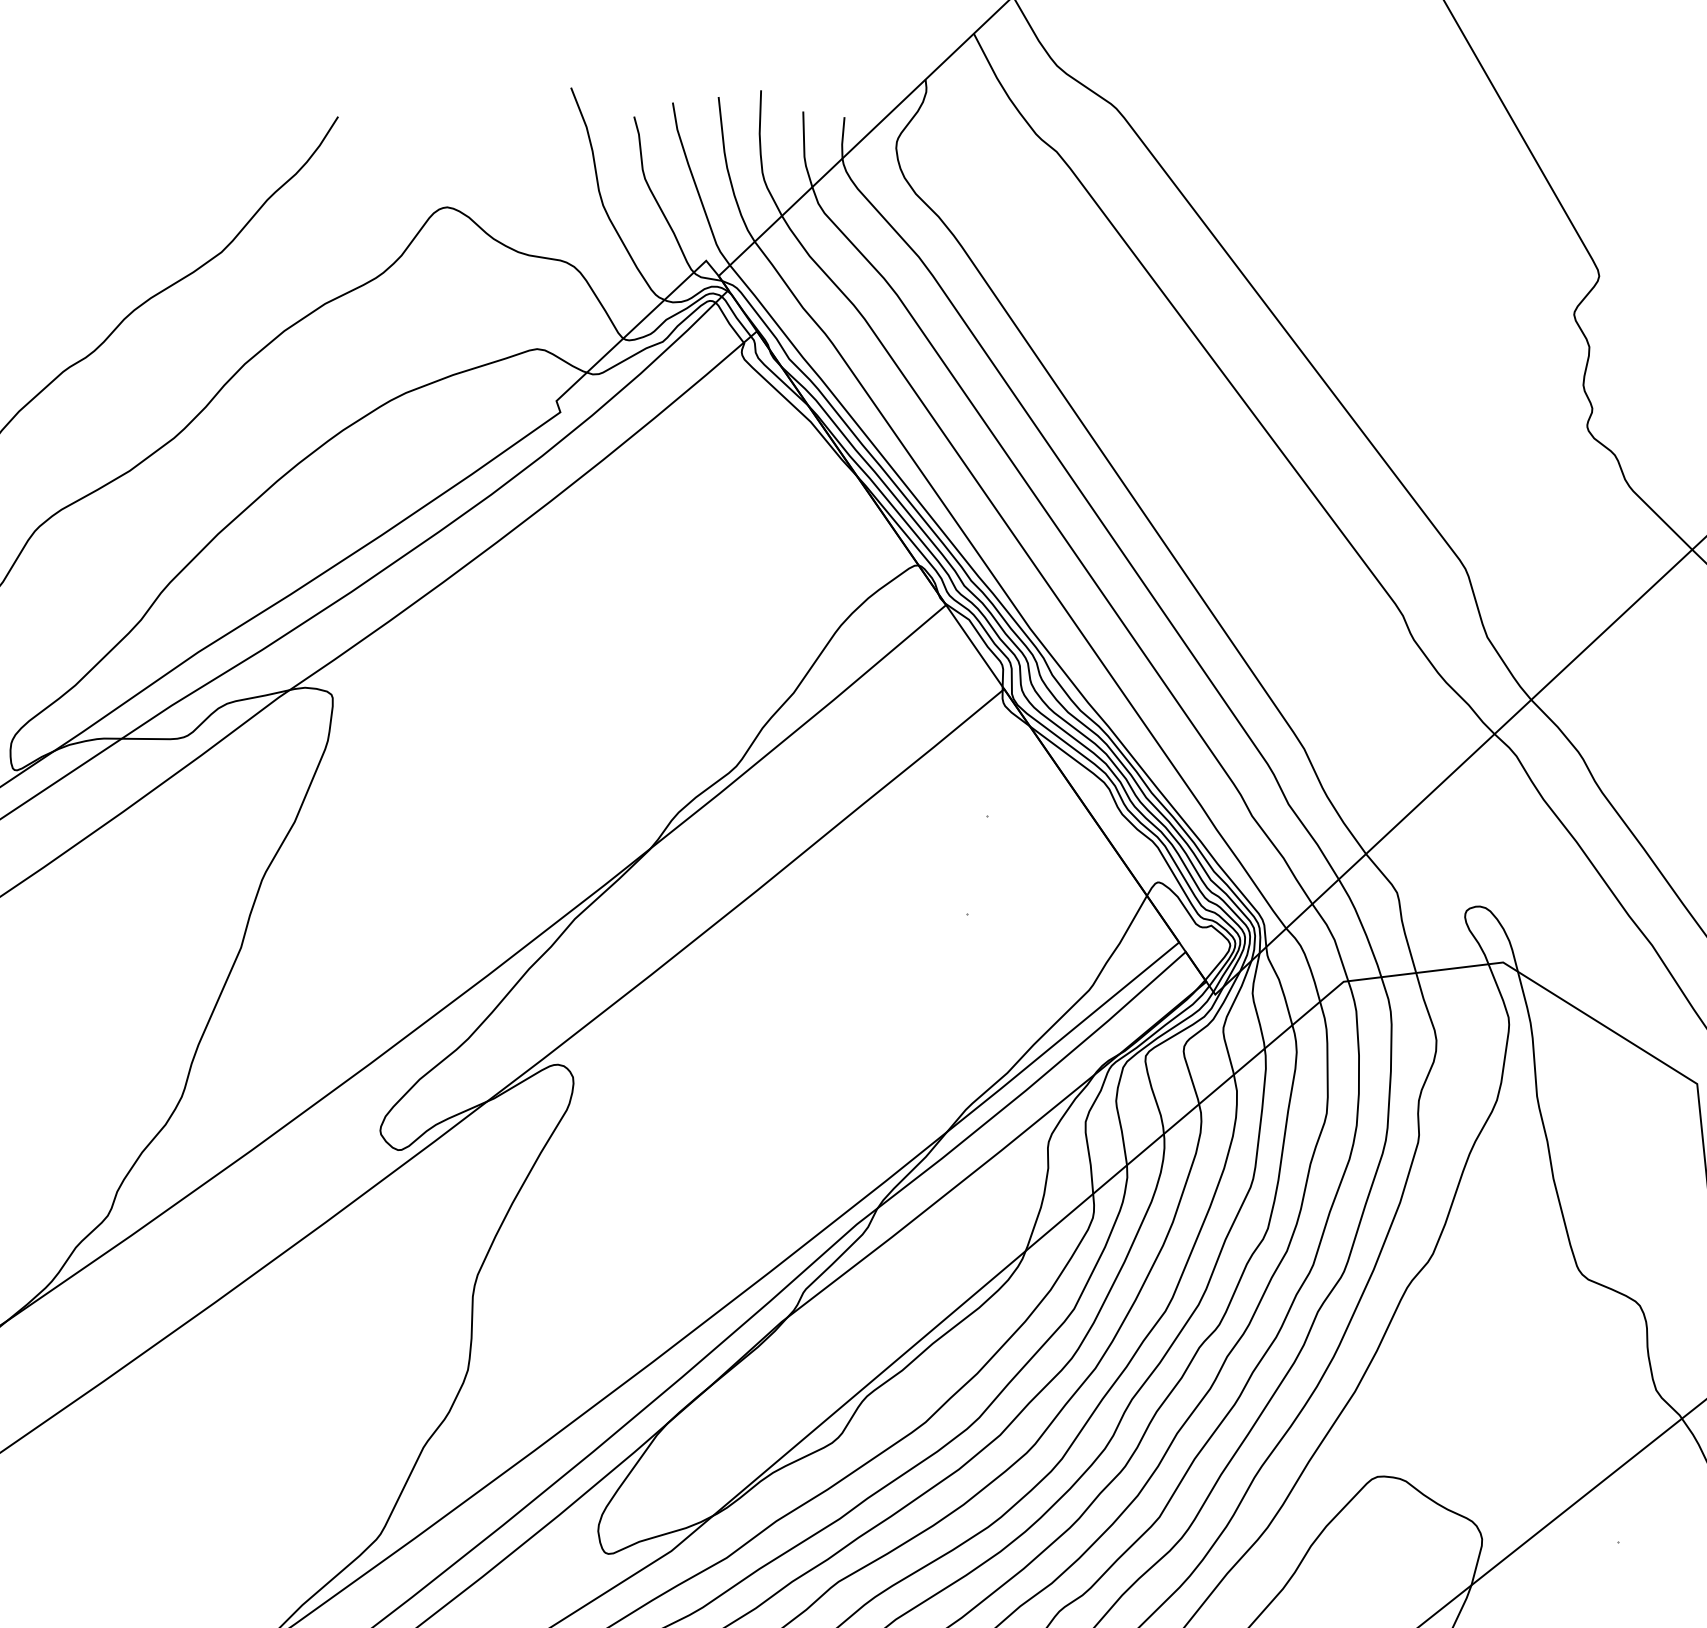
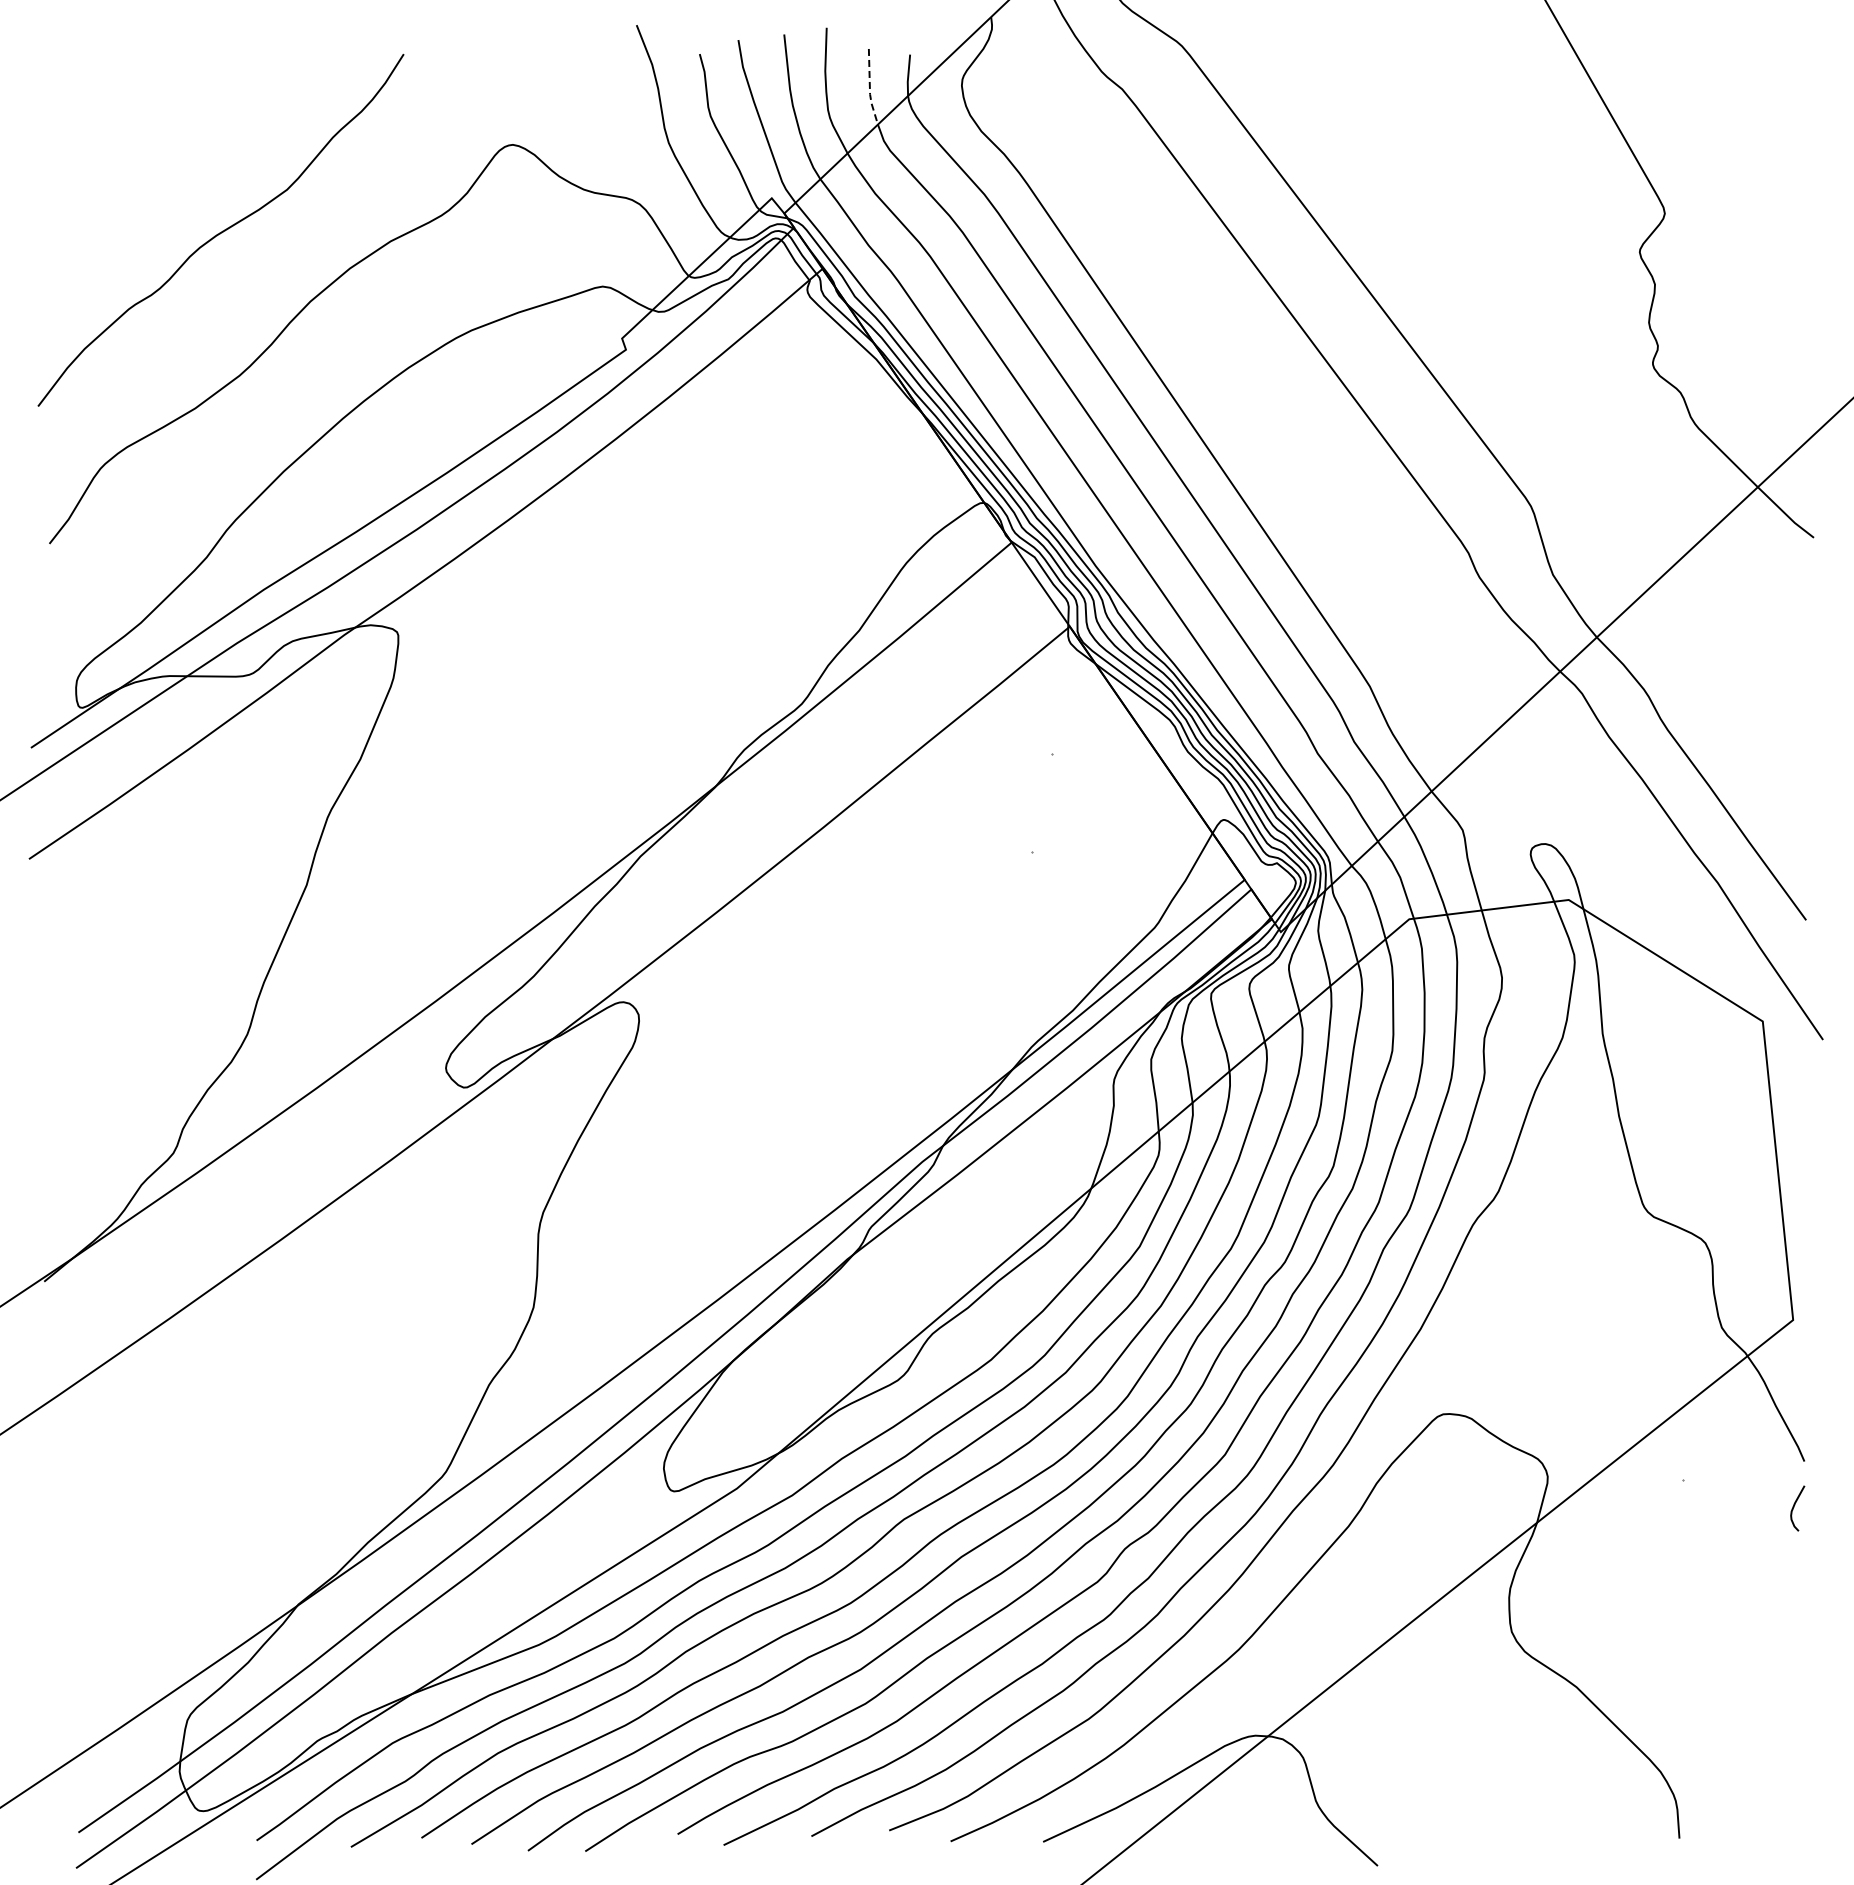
line: (803, 151) -> (869, 88), solid -> dashed

